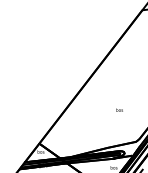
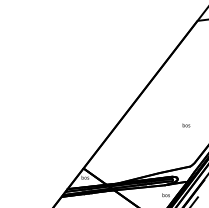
text: (119, 110) -> (186, 125), moved

